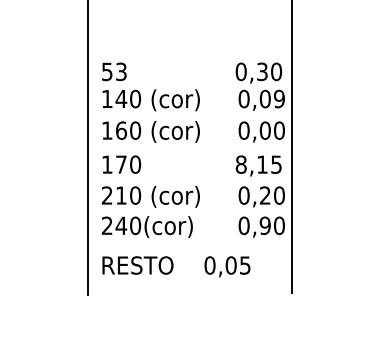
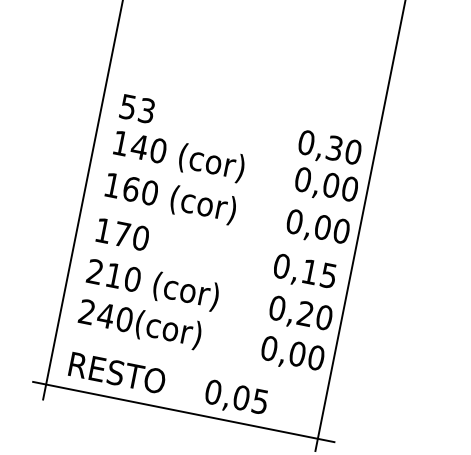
text: (278, 99) -> (348, 189), 0,09 -> 0,00
text: (240, 164) -> (280, 265), 8,15 -> 0,15
text: (264, 225) -> (296, 353), 0,90 -> 0,00
line: (191, 284) -> (183, 412), added

